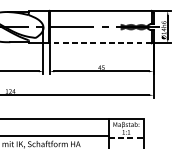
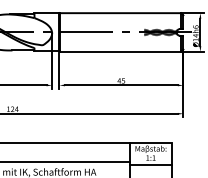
line: (100, 43) -> (120, 51), dashed -> solid
line: (125, 137) -> (150, 164), dashed -> solid

